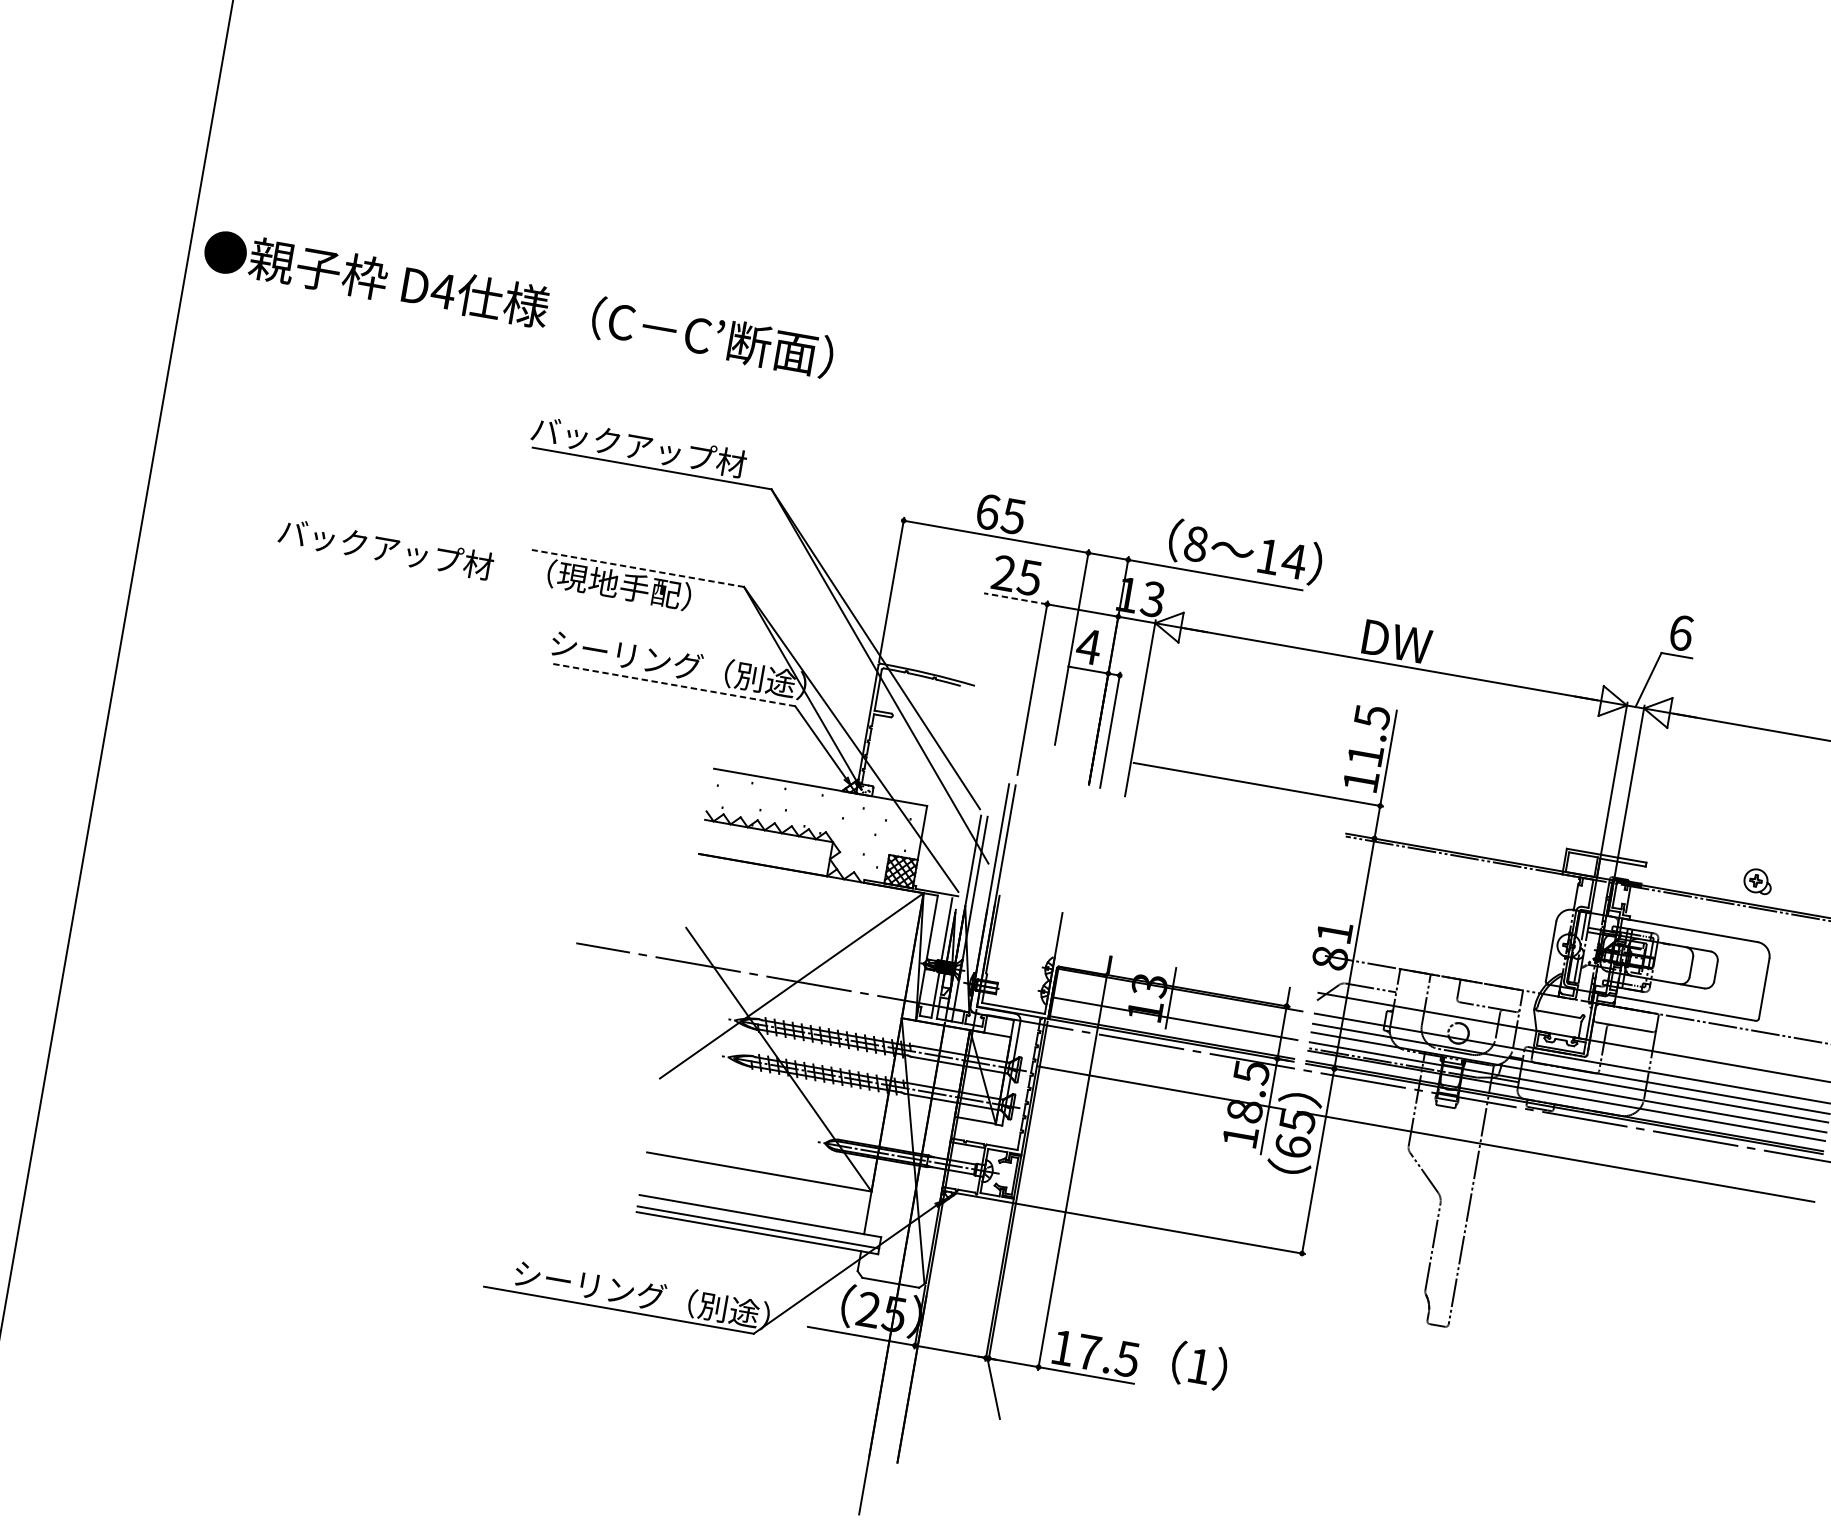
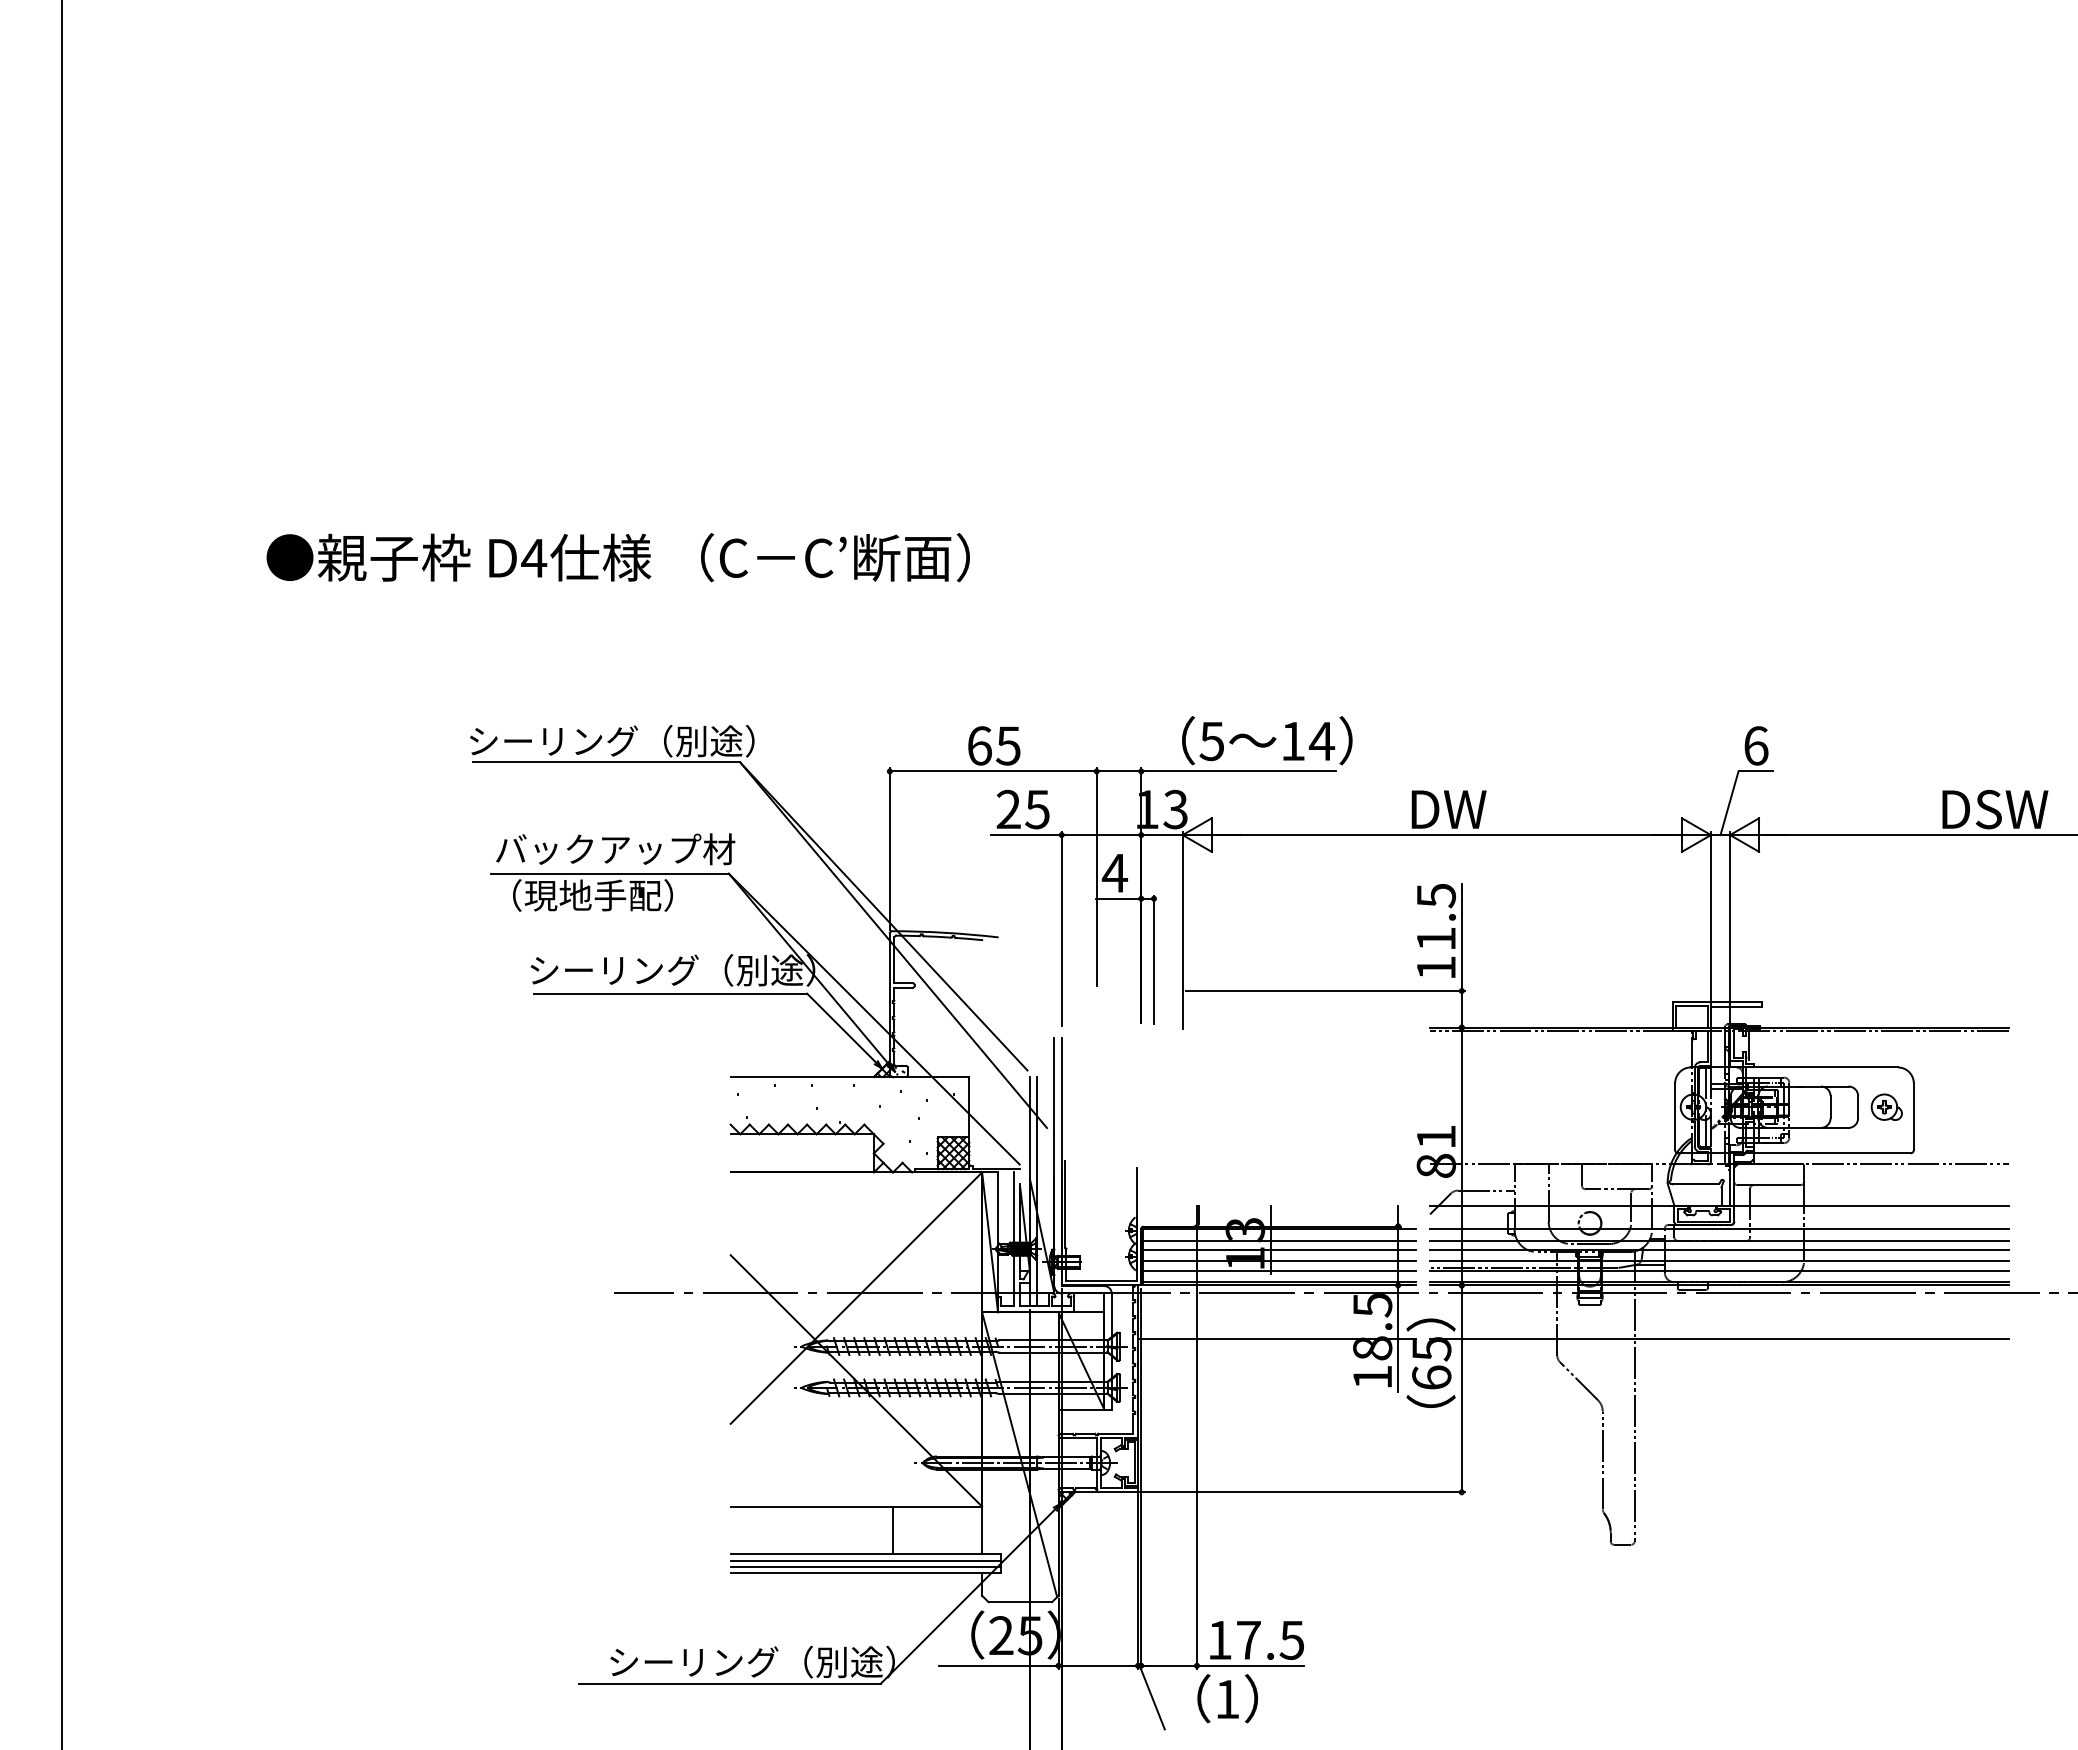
text: (518, 303) -> (617, 557), moved
text: (660, 449) -> (611, 740), バックアップ材 -> シーリング（別途）
text: (1195, 544) -> (1211, 741), 8 -> 5
text: (385, 549) -> (615, 849), moved
line: (638, 568) -> (610, 873), dashed -> solid
line: (1014, 599) -> (1025, 835), dashed -> solid
line: (673, 684) -> (670, 993), dashed -> solid
part: (1757, 880) -> (1886, 1106), moved
line: (1178, 1000) -> (1279, 1240), added
line: (1176, 1009) -> (1279, 1250), added
line: (1173, 1027) -> (1279, 1270), added
line: (788, 1199) -> (893, 1530), added
line: (759, 1221) -> (865, 1560), added
text: (1199, 1365) -> (1227, 1698), moved

